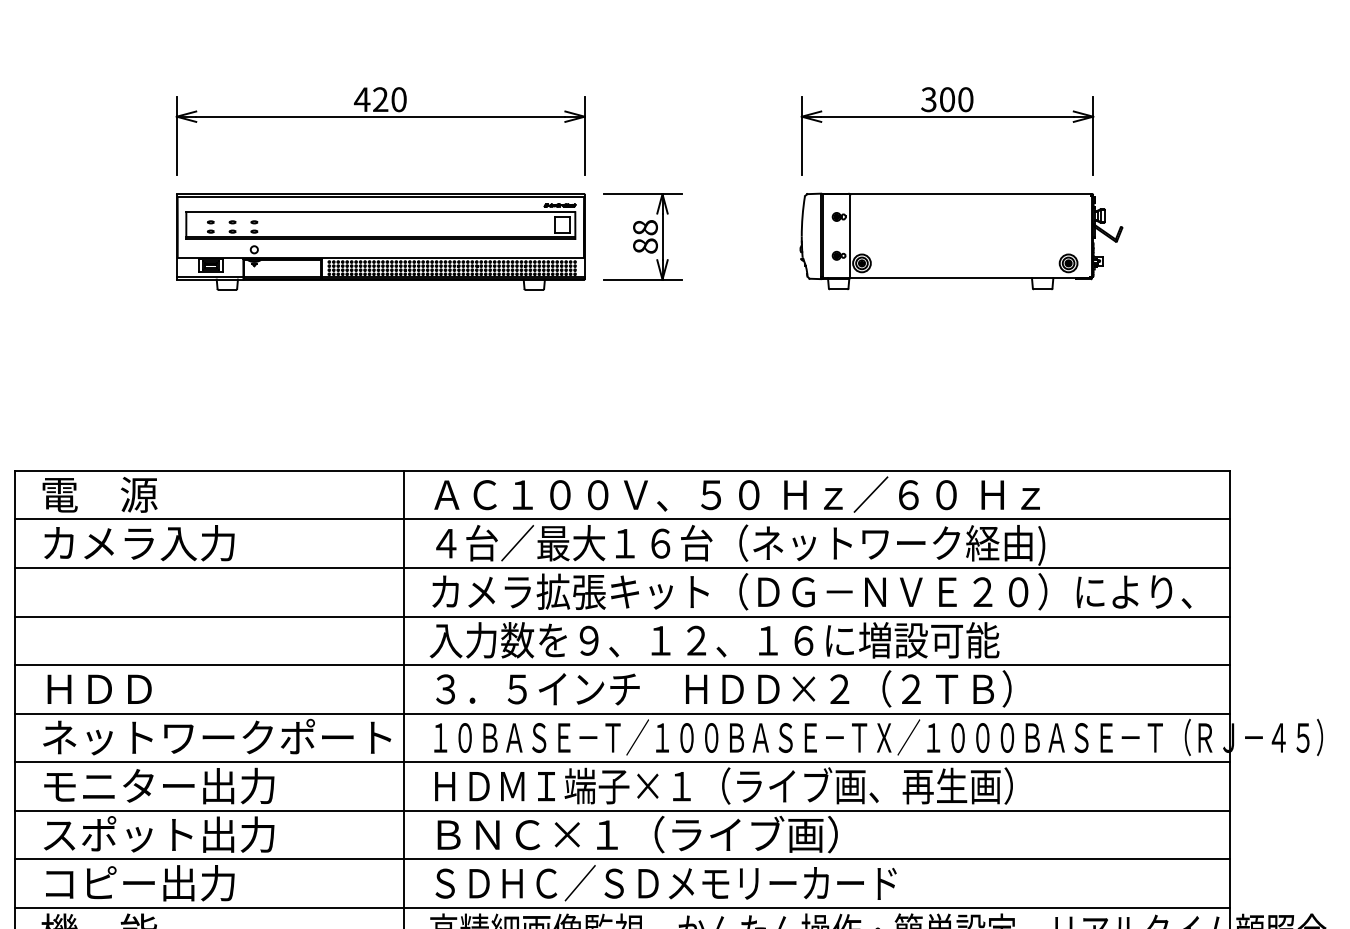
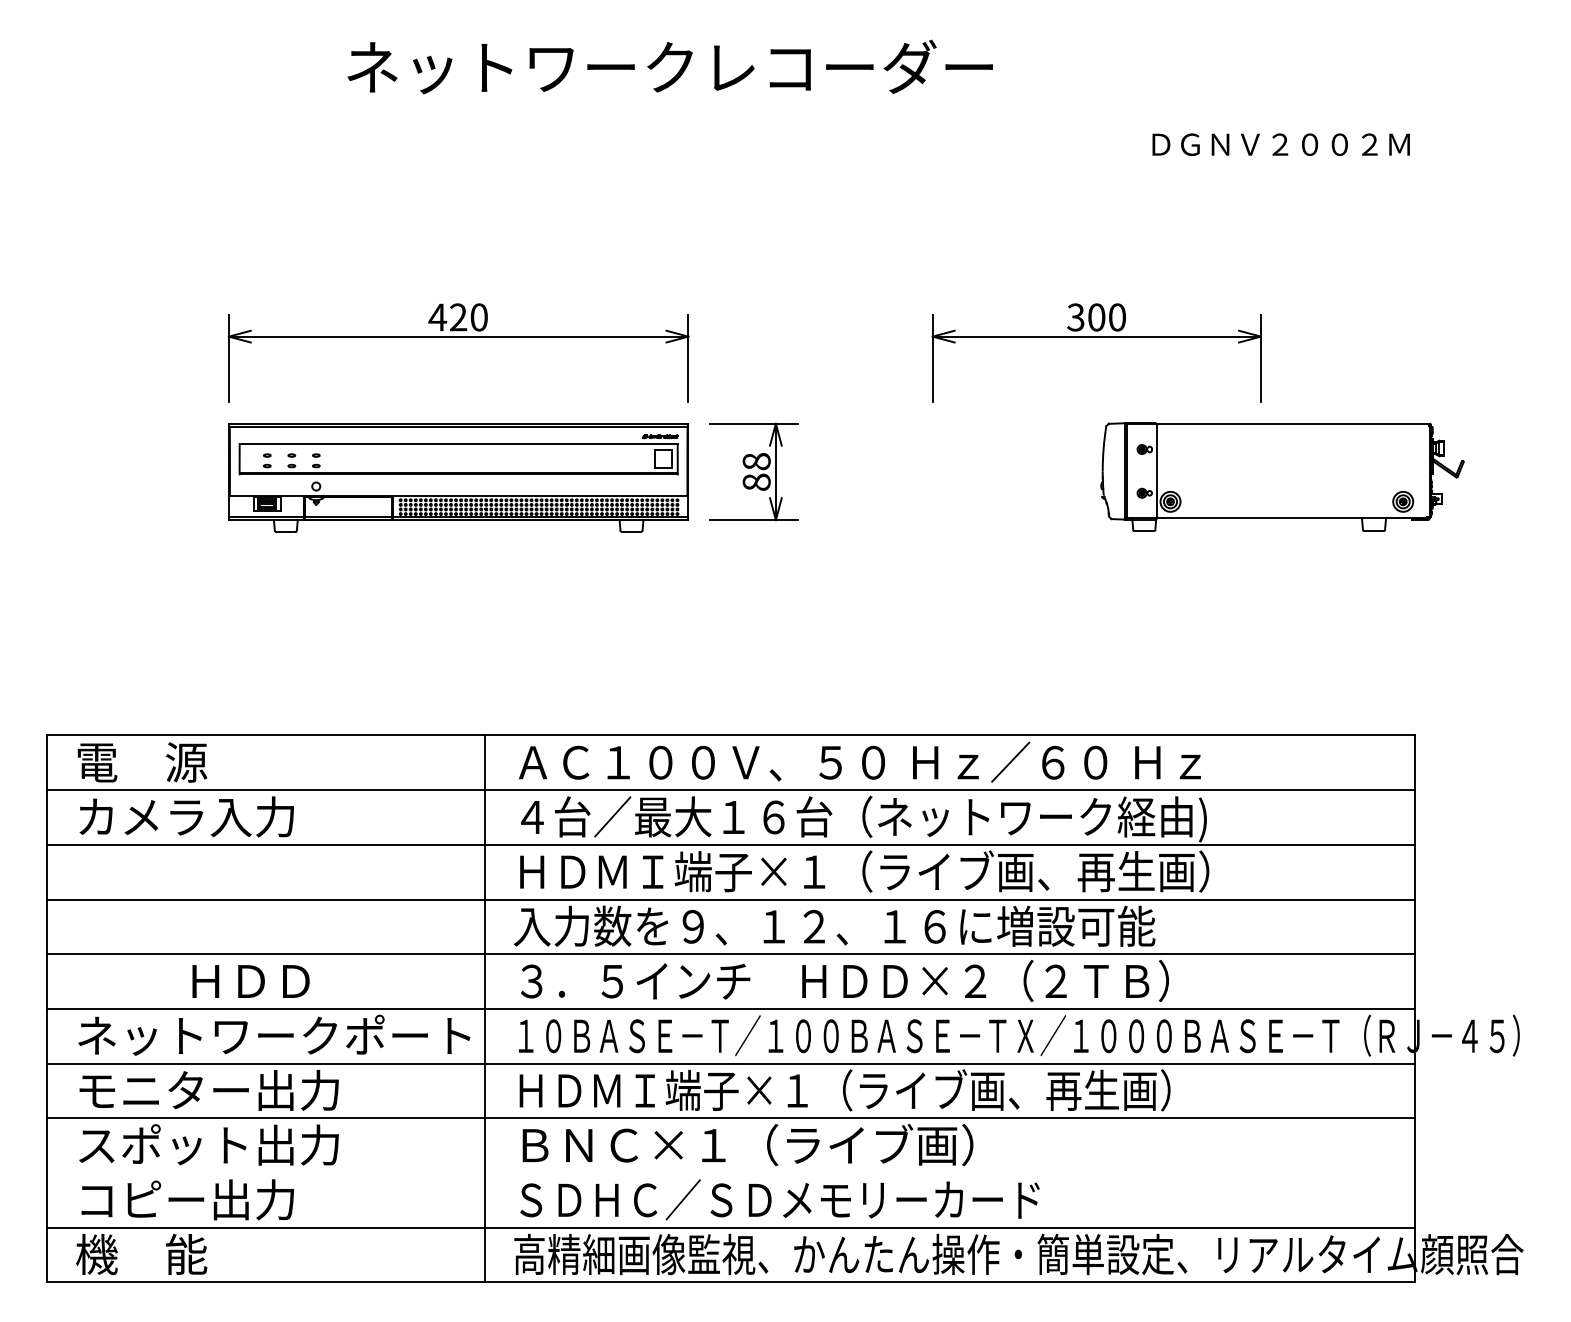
part: (961, 240) -> (1282, 476), moved
text: (811, 591) -> (943, 871), カメラ拡張キット（ＤＧ－ＮＶＥ２０）により、 -> ＨＤＭＩ端子×１（ライブ画、再生画）
text: (99, 689) -> (250, 981), moved
line: (622, 859) -> (730, 1173), removed

